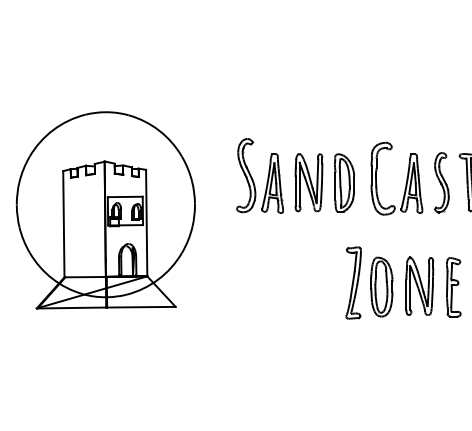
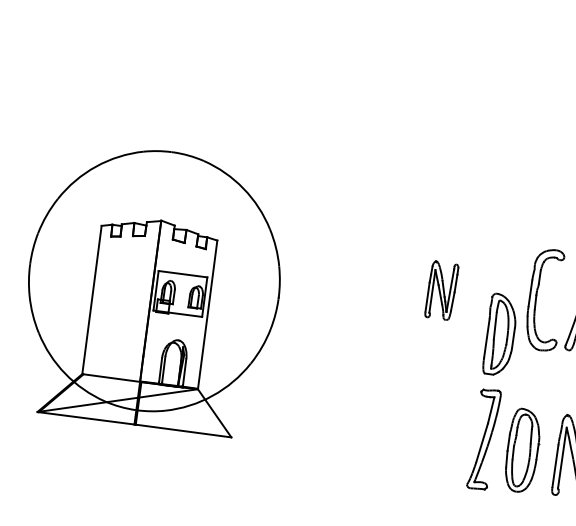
part: (253, 179) -> (365, 275), removed
part: (308, 182) -> (441, 290), size x0.7
part: (344, 182) -> (500, 334), moved

